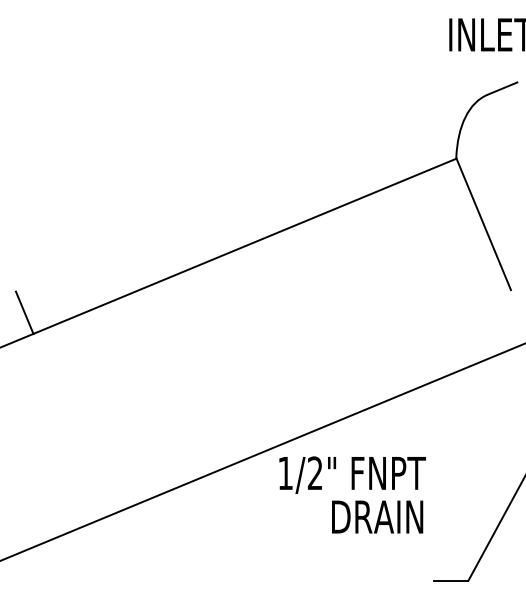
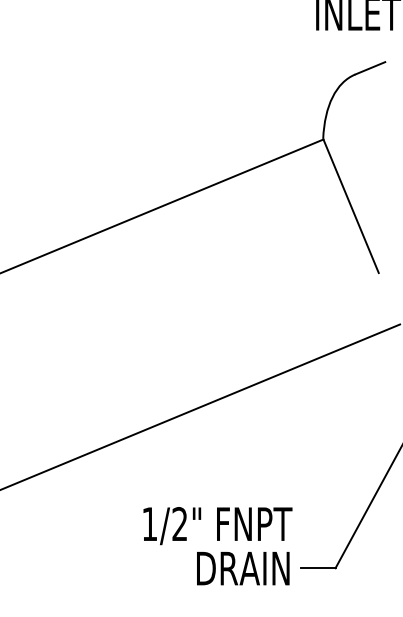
text: (352, 494) -> (217, 545), moved

